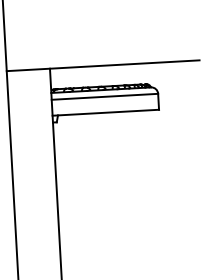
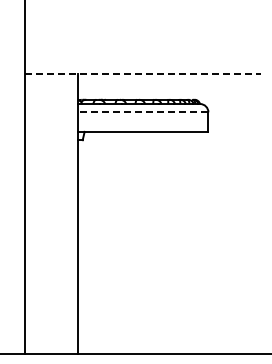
line: (103, 65) -> (143, 74), solid -> dashed
line: (104, 96) -> (142, 112), solid -> dashed

